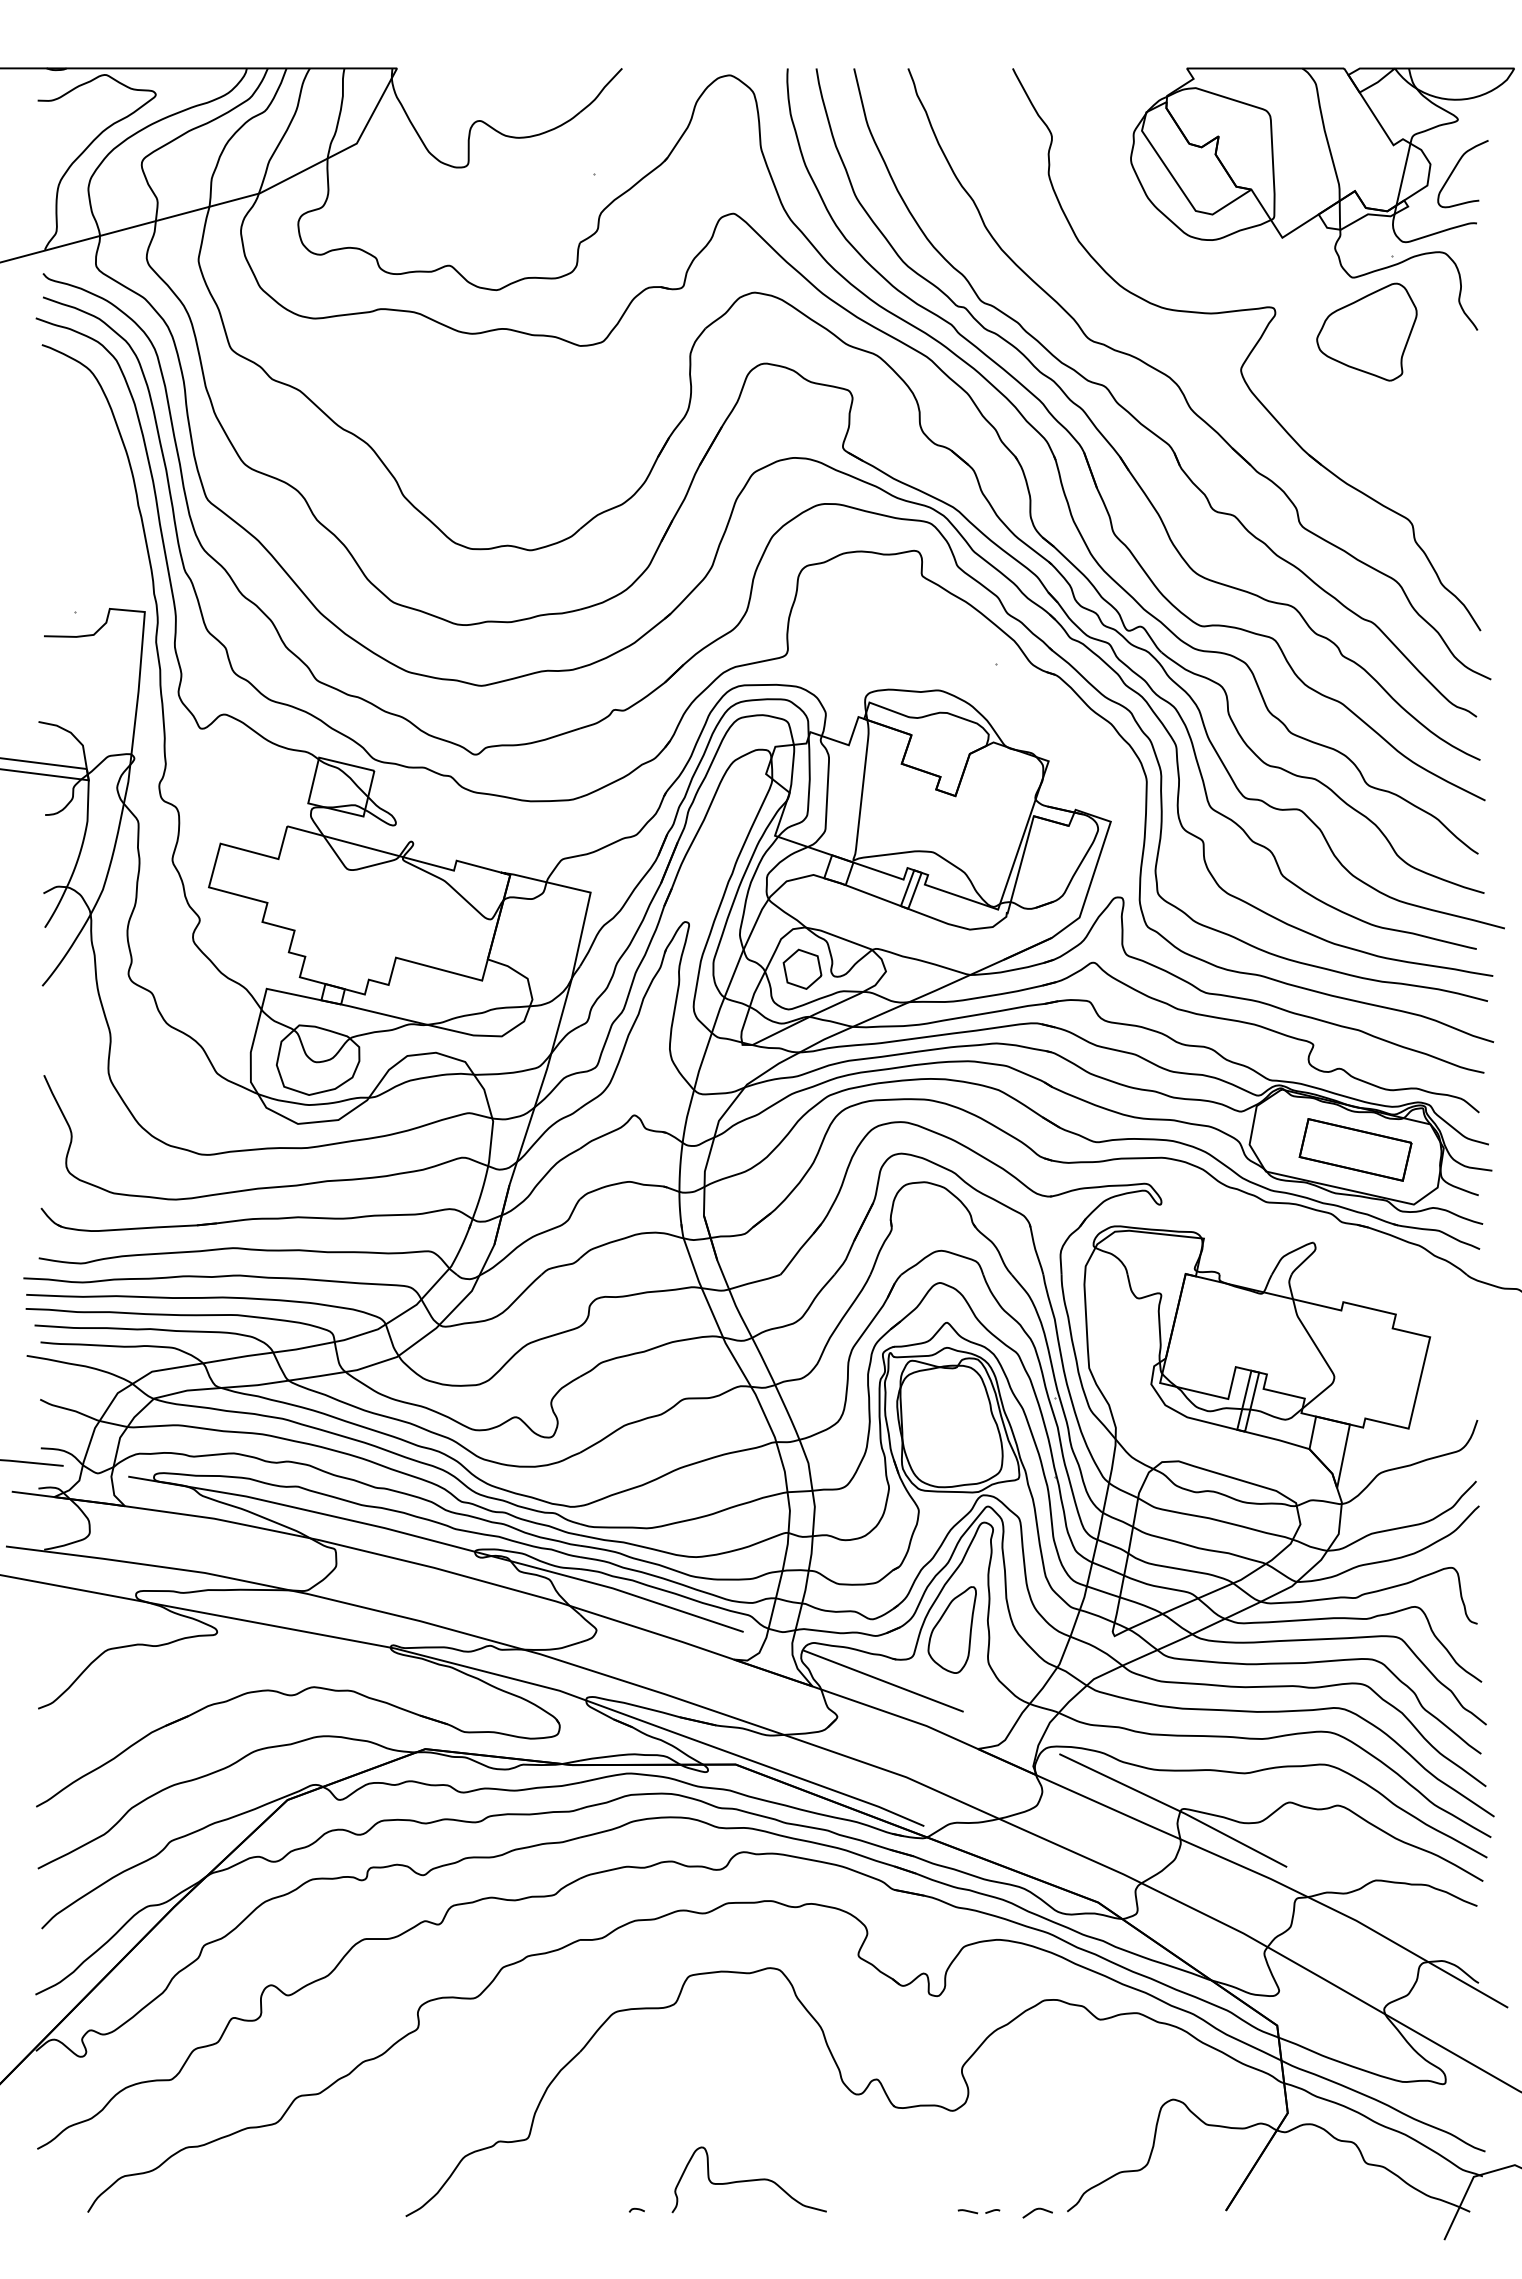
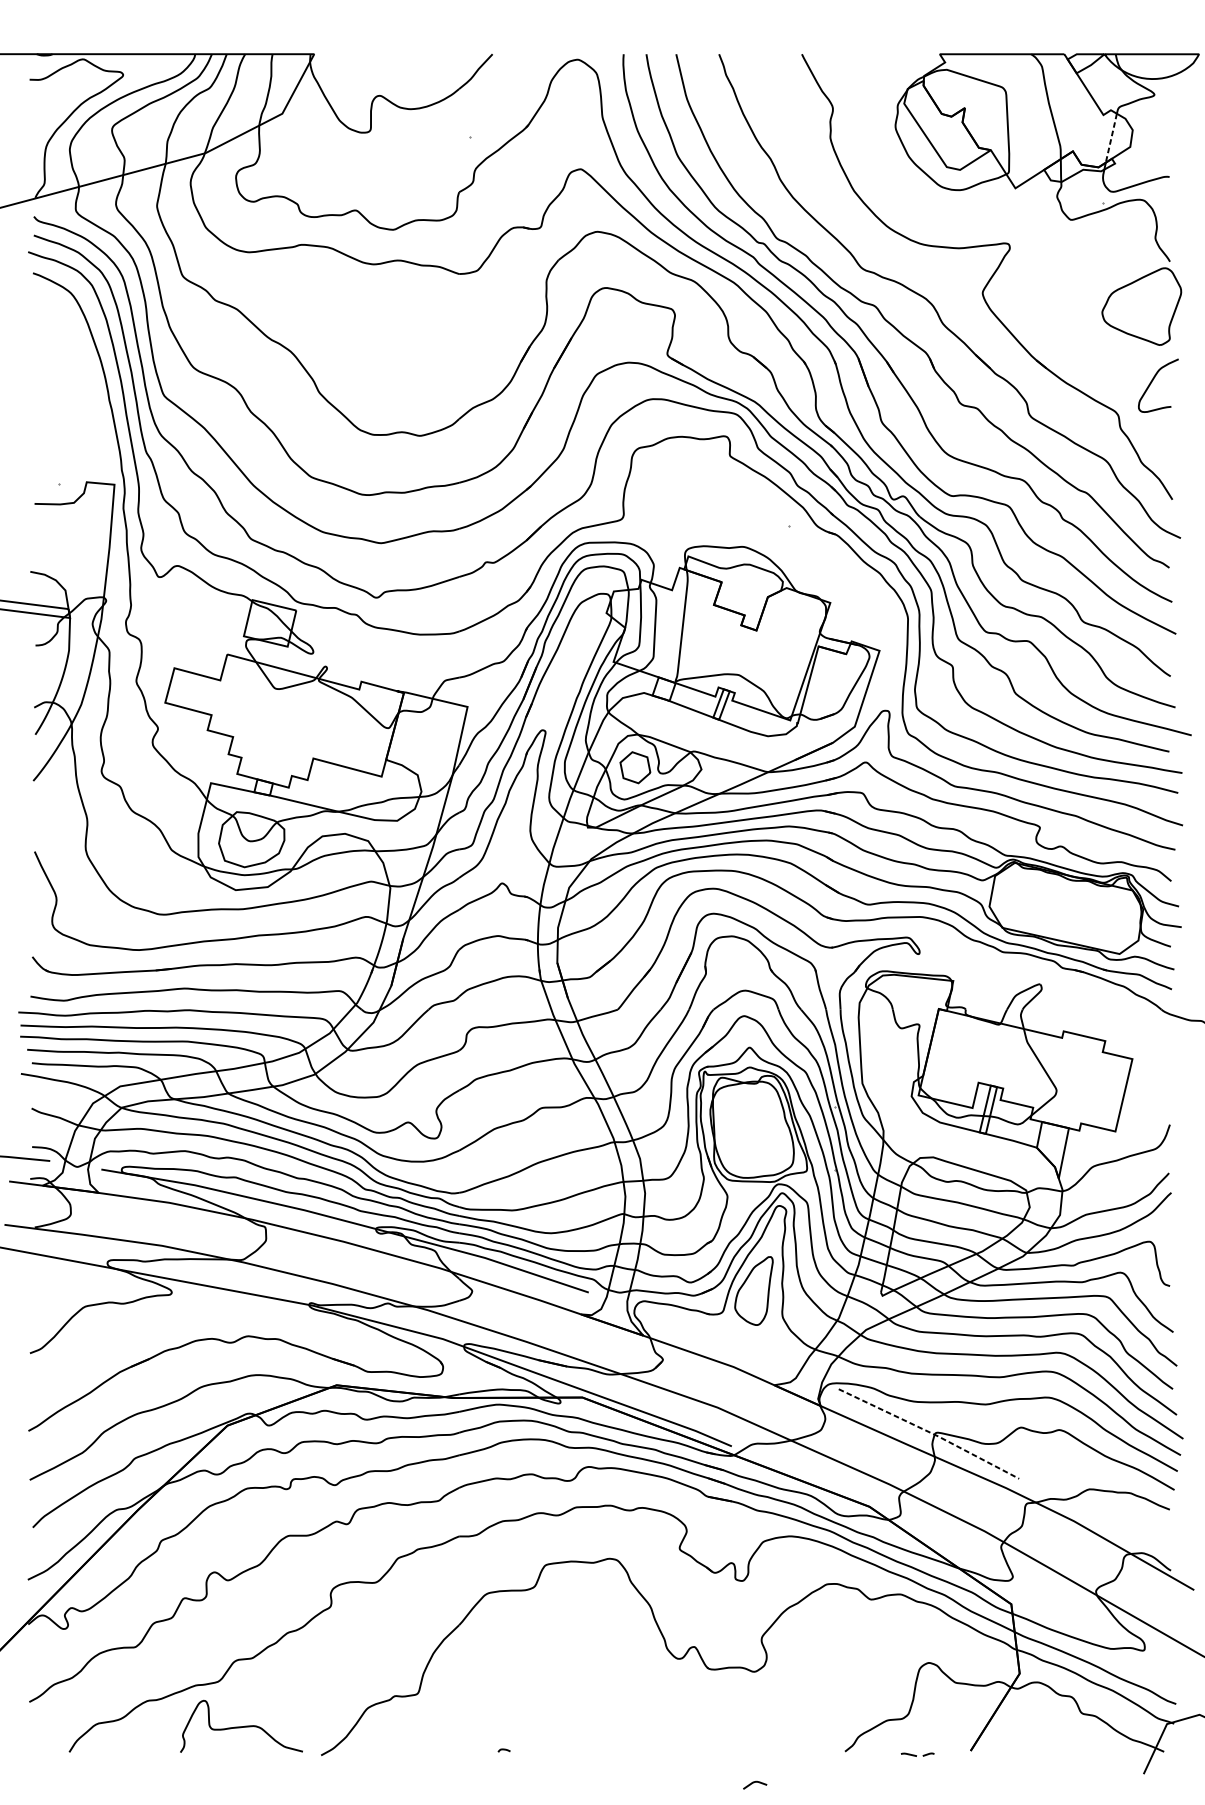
curve: (1454, 170) -> (1151, 382), moved
line: (1403, 173) -> (1111, 137), solid -> dashed
part: (1366, 331) -> (1141, 306), moved
part: (1355, 1149) -> (1073, 910), removed
line: (883, 1680) -> (699, 1330), removed
line: (1175, 1808) -> (930, 1432), solid -> dashed
curve: (748, 2179) -> (240, 1726), moved
curve: (1036, 2210) -> (754, 1783), moved
part: (978, 2211) -> (917, 1754), moved

